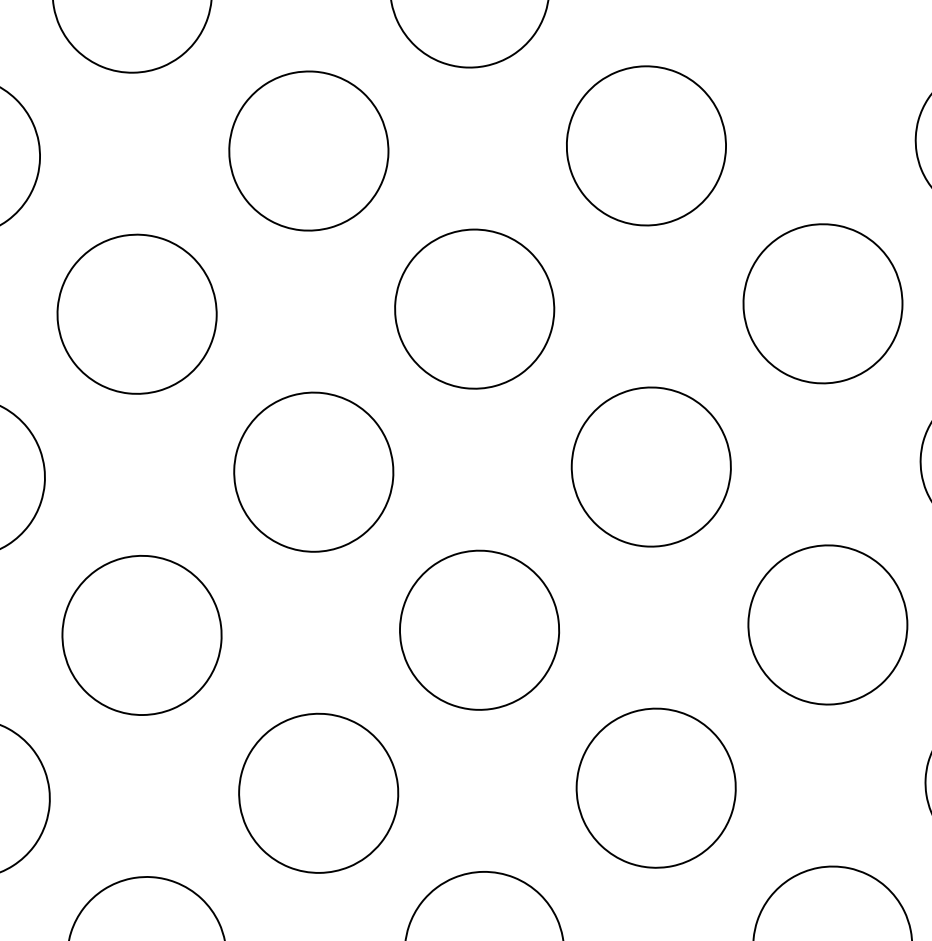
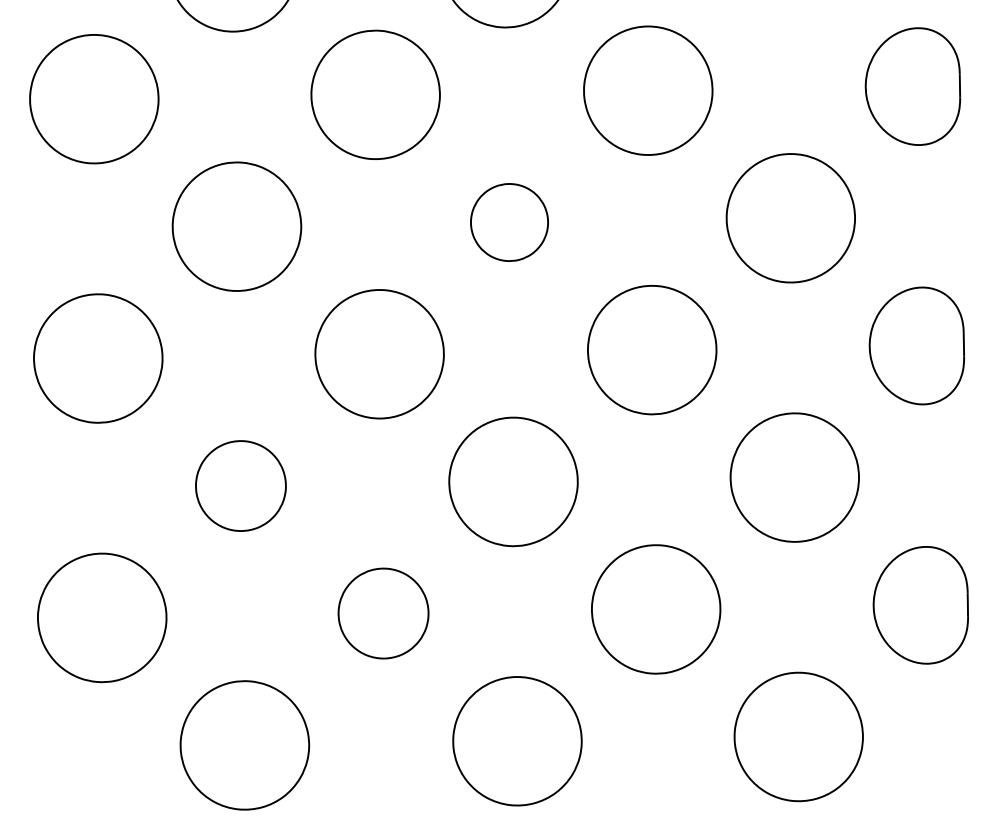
part: (474, 309) -> (509, 222), size x0.6
part: (141, 634) -> (240, 485), size x0.7
part: (318, 793) -> (383, 613), size x0.7

